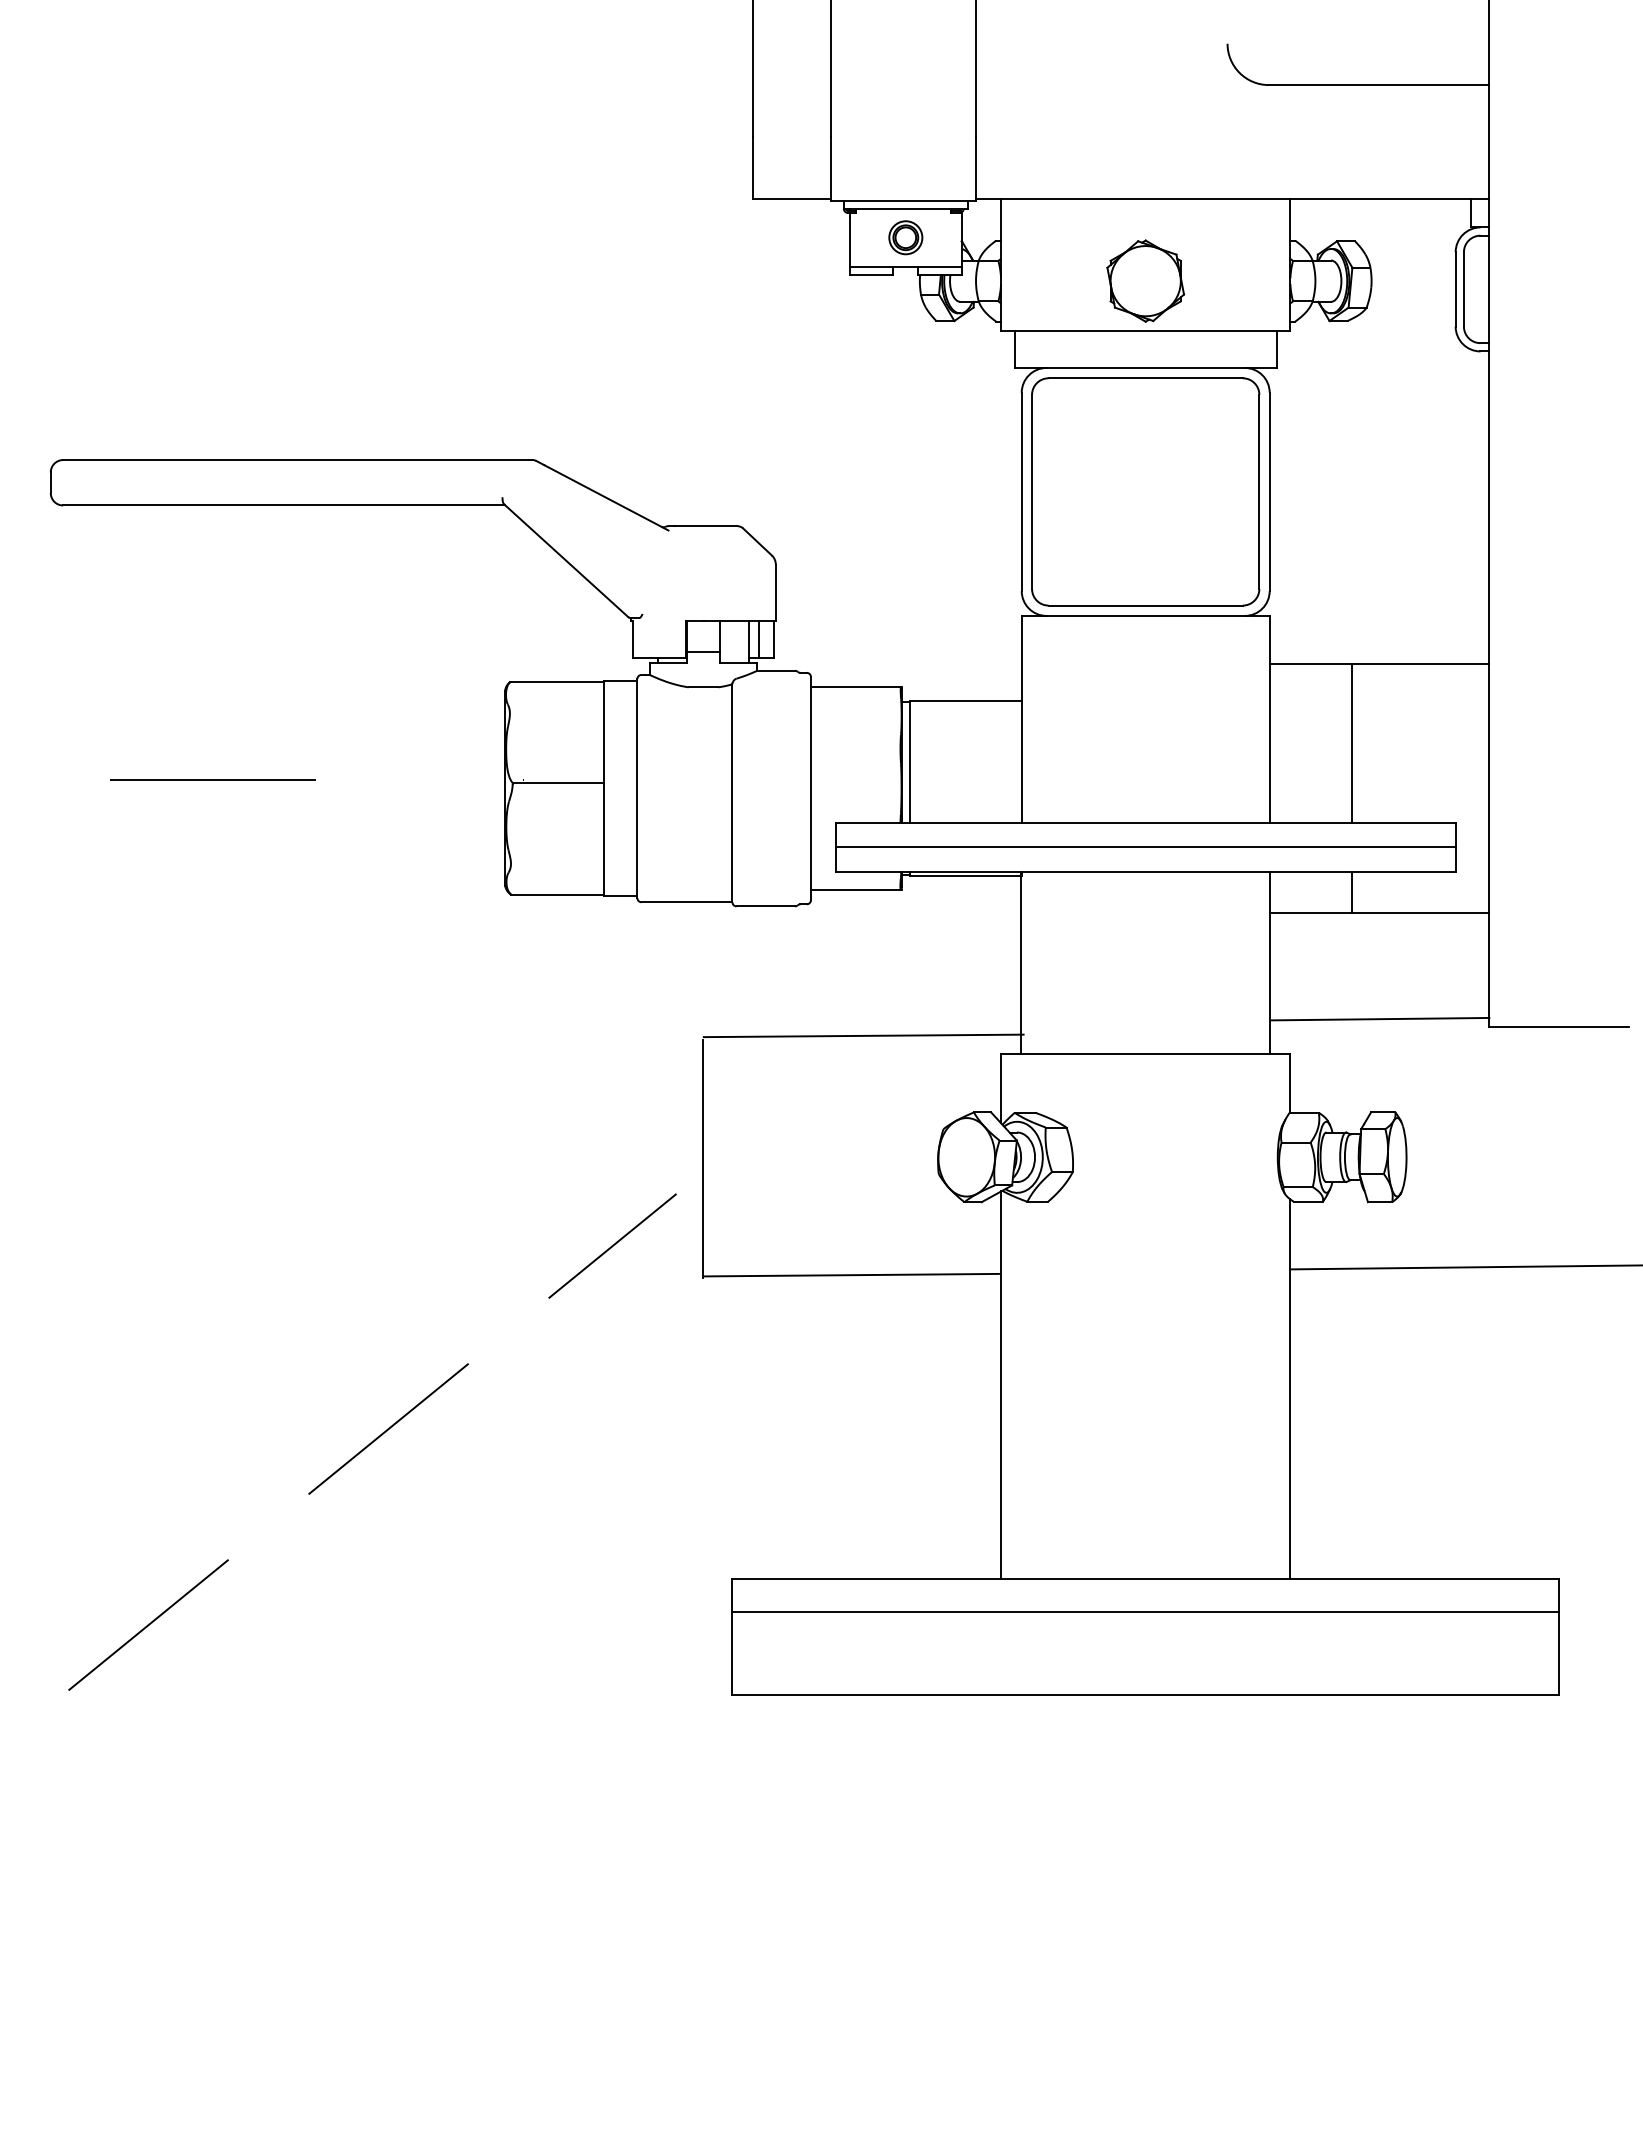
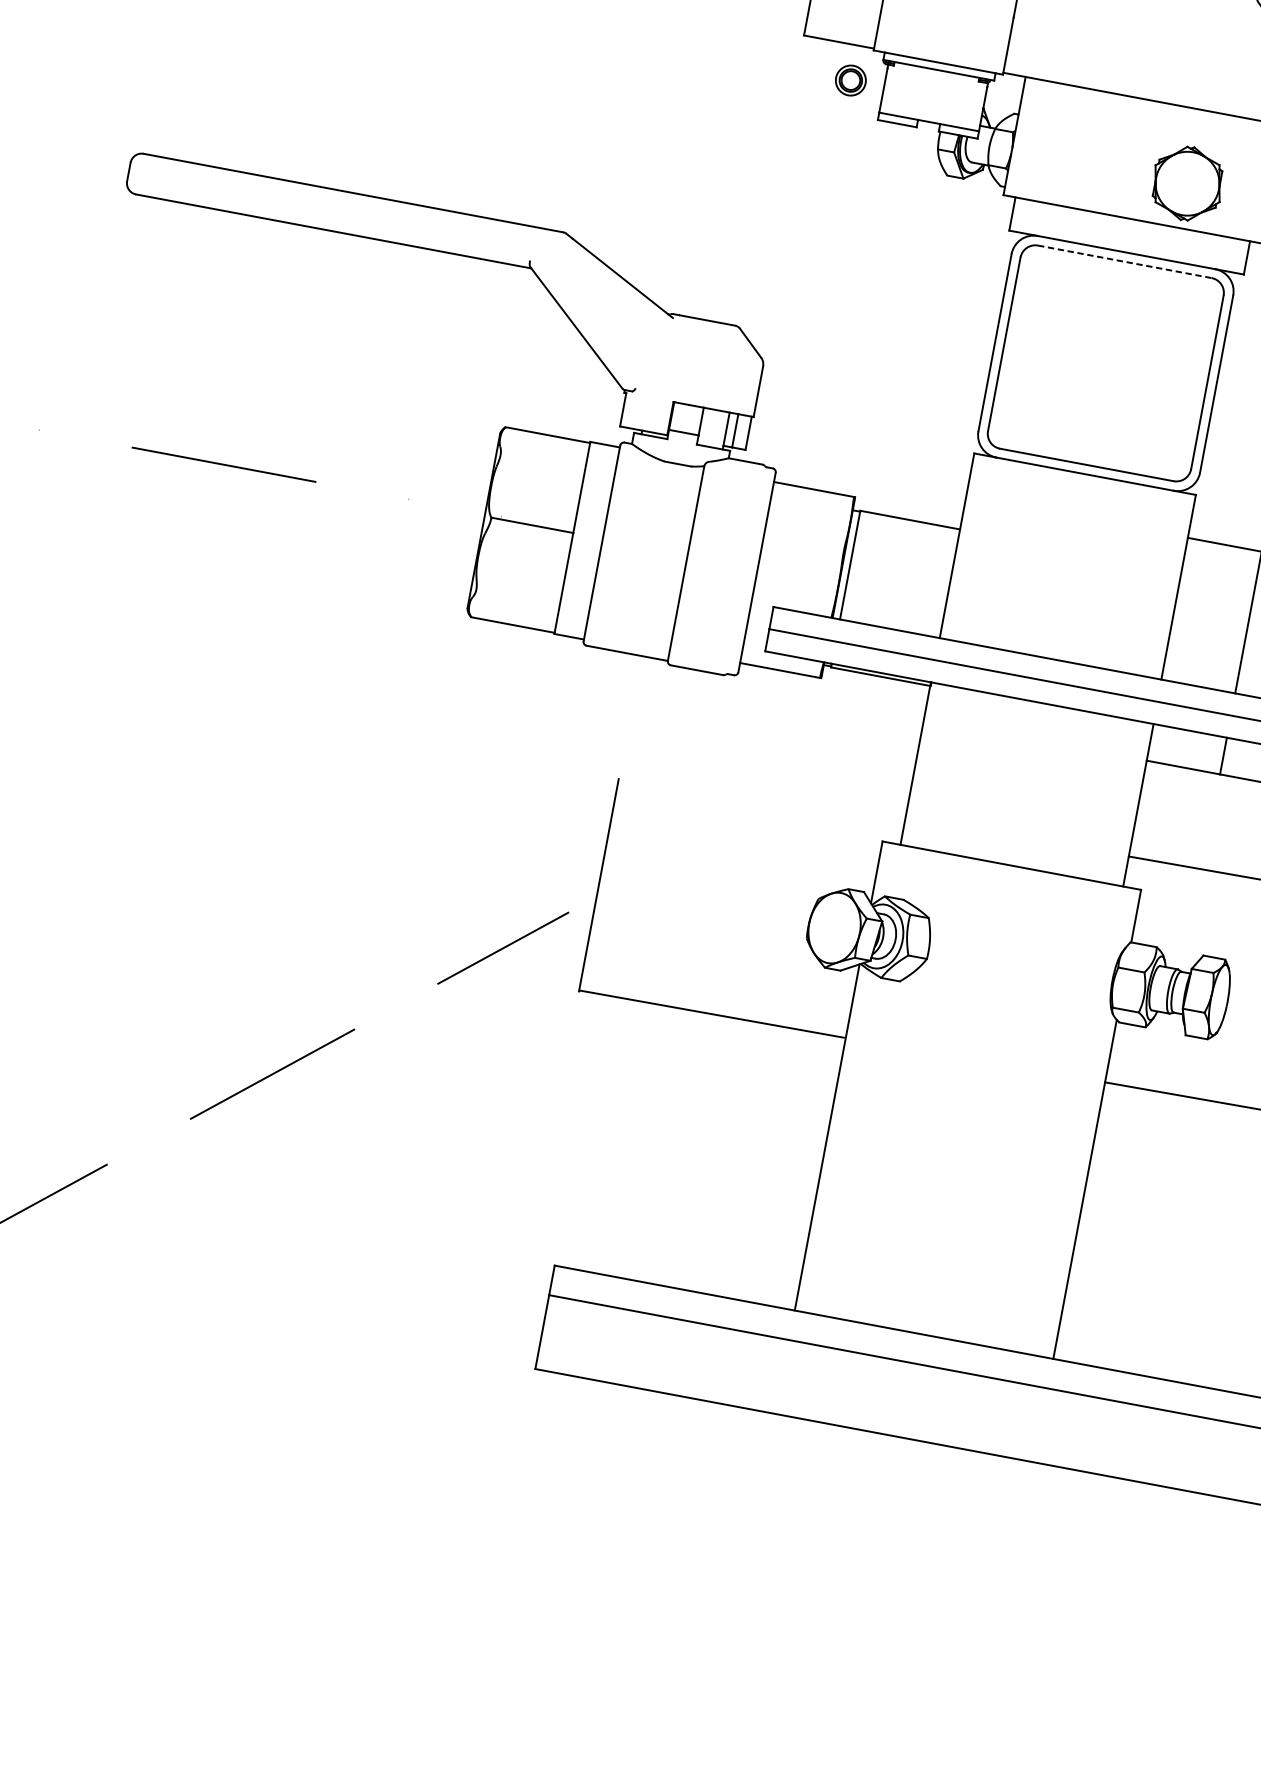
part: (905, 237) -> (850, 80), moved
part: (1145, 280) -> (1187, 183), moved
line: (1146, 378) -> (1125, 262), solid -> dashed
line: (863, 1035) -> (762, 801), removed

